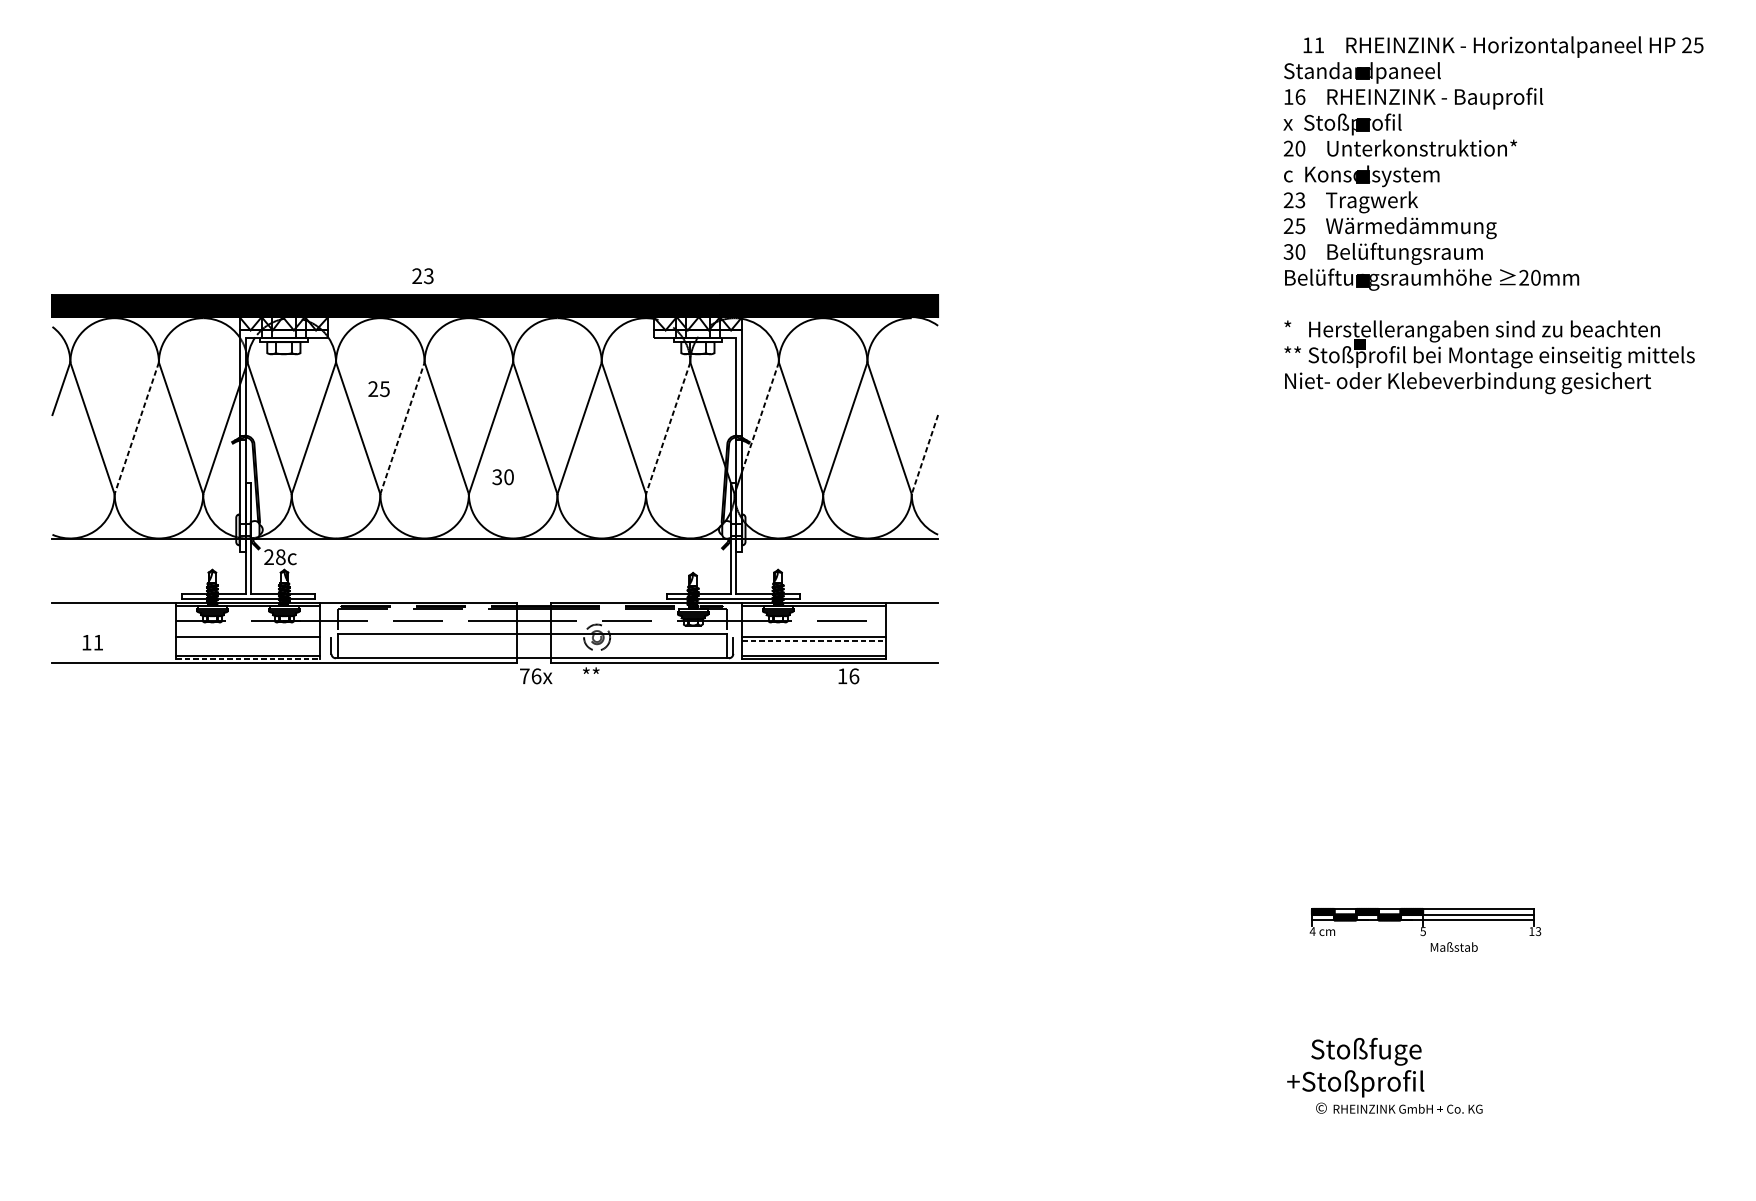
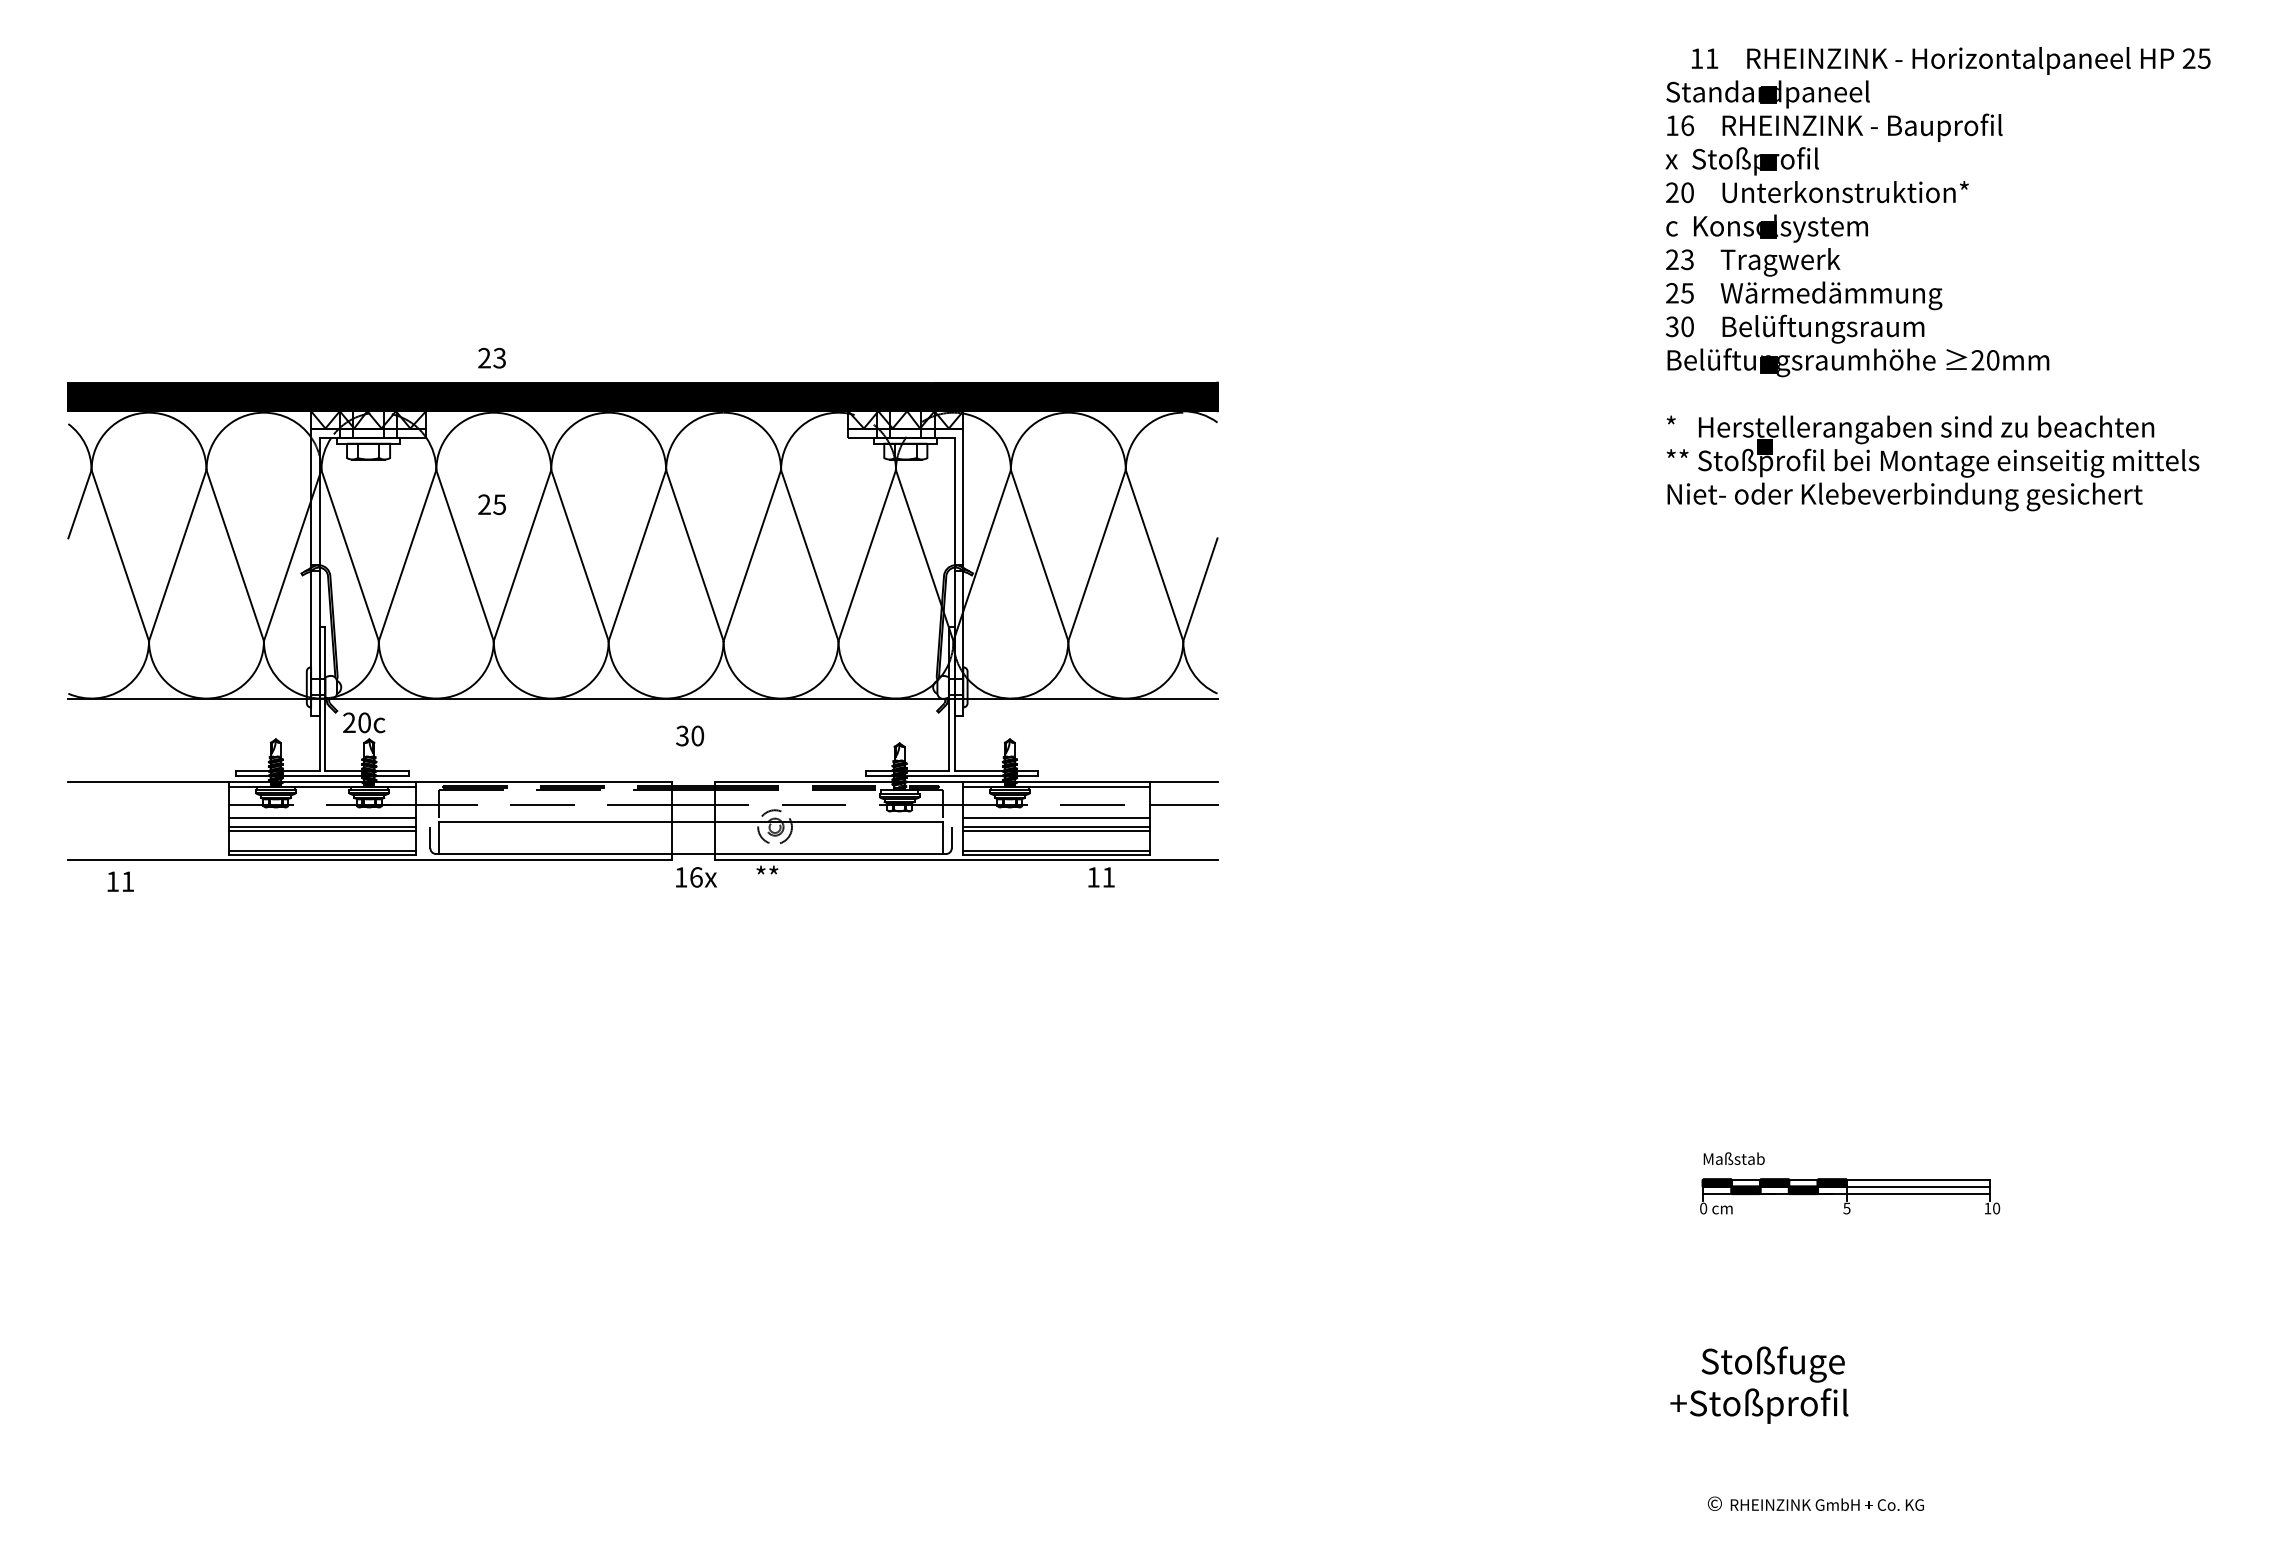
text: (422, 275) -> (491, 357), moved
line: (760, 416) -> (987, 540), dashed -> solid
line: (402, 428) -> (522, 555), dashed -> solid
line: (136, 429) -> (177, 556), dashed -> solid
line: (668, 429) -> (867, 556), dashed -> solid
line: (925, 455) -> (1200, 590), dashed -> solid
text: (503, 476) -> (690, 735), moved
text: (280, 556) -> (364, 722), 28c -> 20c
line: (911, 620) -> (1183, 805), added
line: (248, 630) -> (322, 818), added
line: (814, 630) -> (1056, 818), added
line: (248, 640) -> (322, 831), added
line: (814, 640) -> (1057, 831), dashed -> solid
text: (92, 642) -> (120, 881), moved
line: (249, 659) -> (323, 855), dashed -> solid
text: (525, 676) -> (681, 877), 76x -> 16x
text: (854, 676) -> (1108, 877), 16 -> 11
text: (1312, 931) -> (1703, 1208), 4 -> 0
text: (1538, 931) -> (1996, 1208), 13 -> 10
text: (1453, 946) -> (1733, 1158), moved
text: (1398, 1108) -> (1815, 1503), moved

